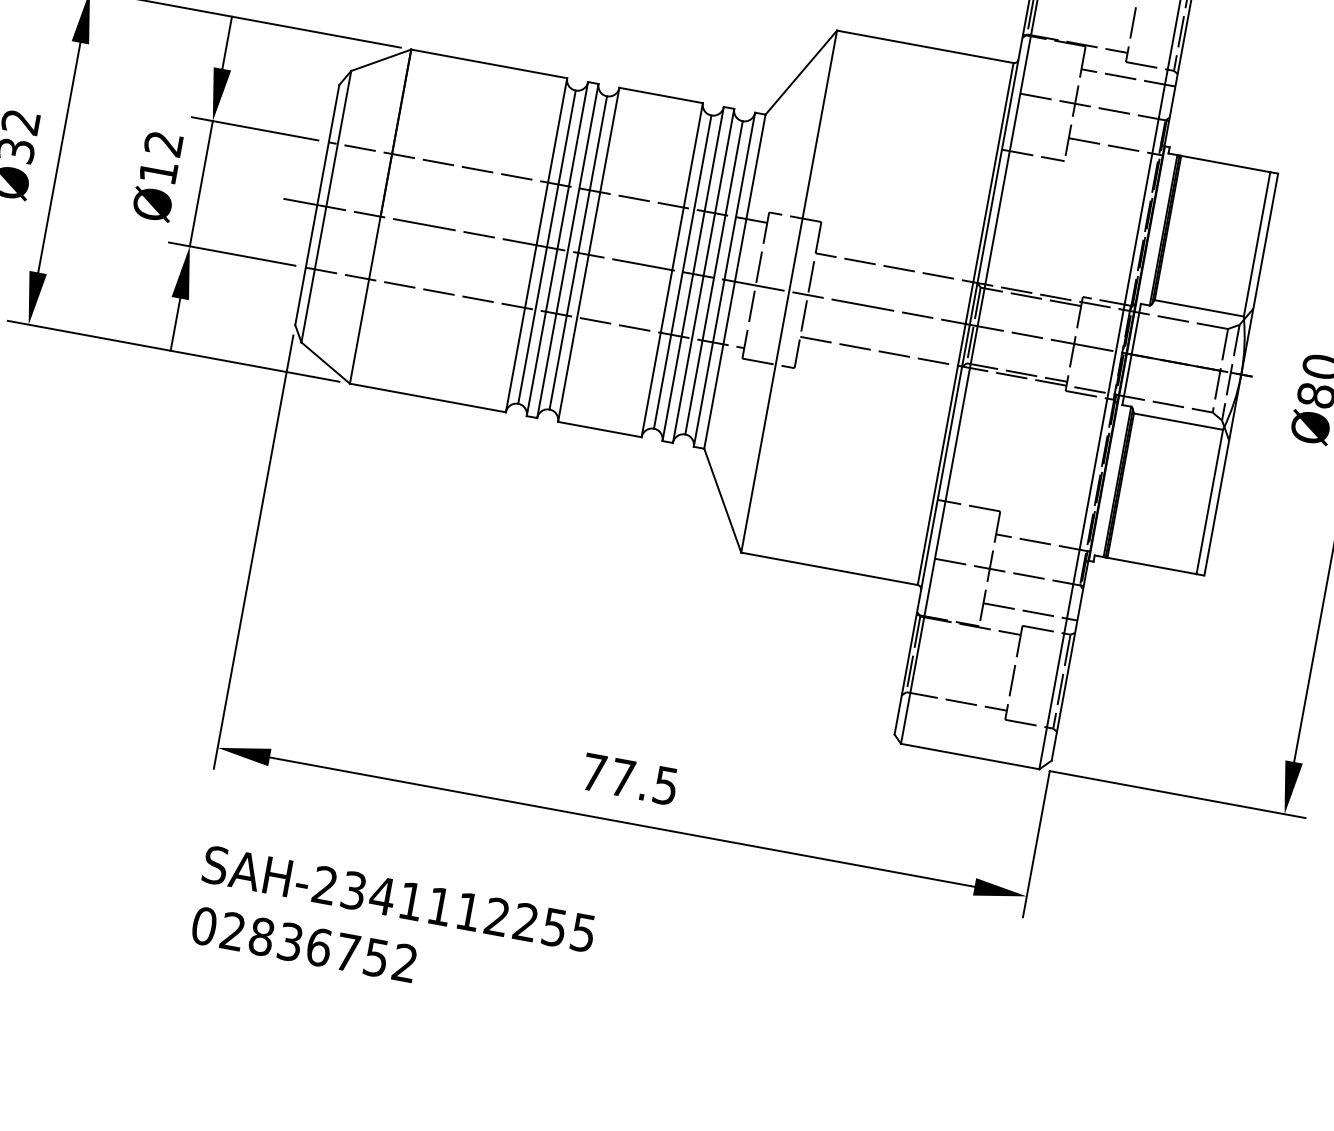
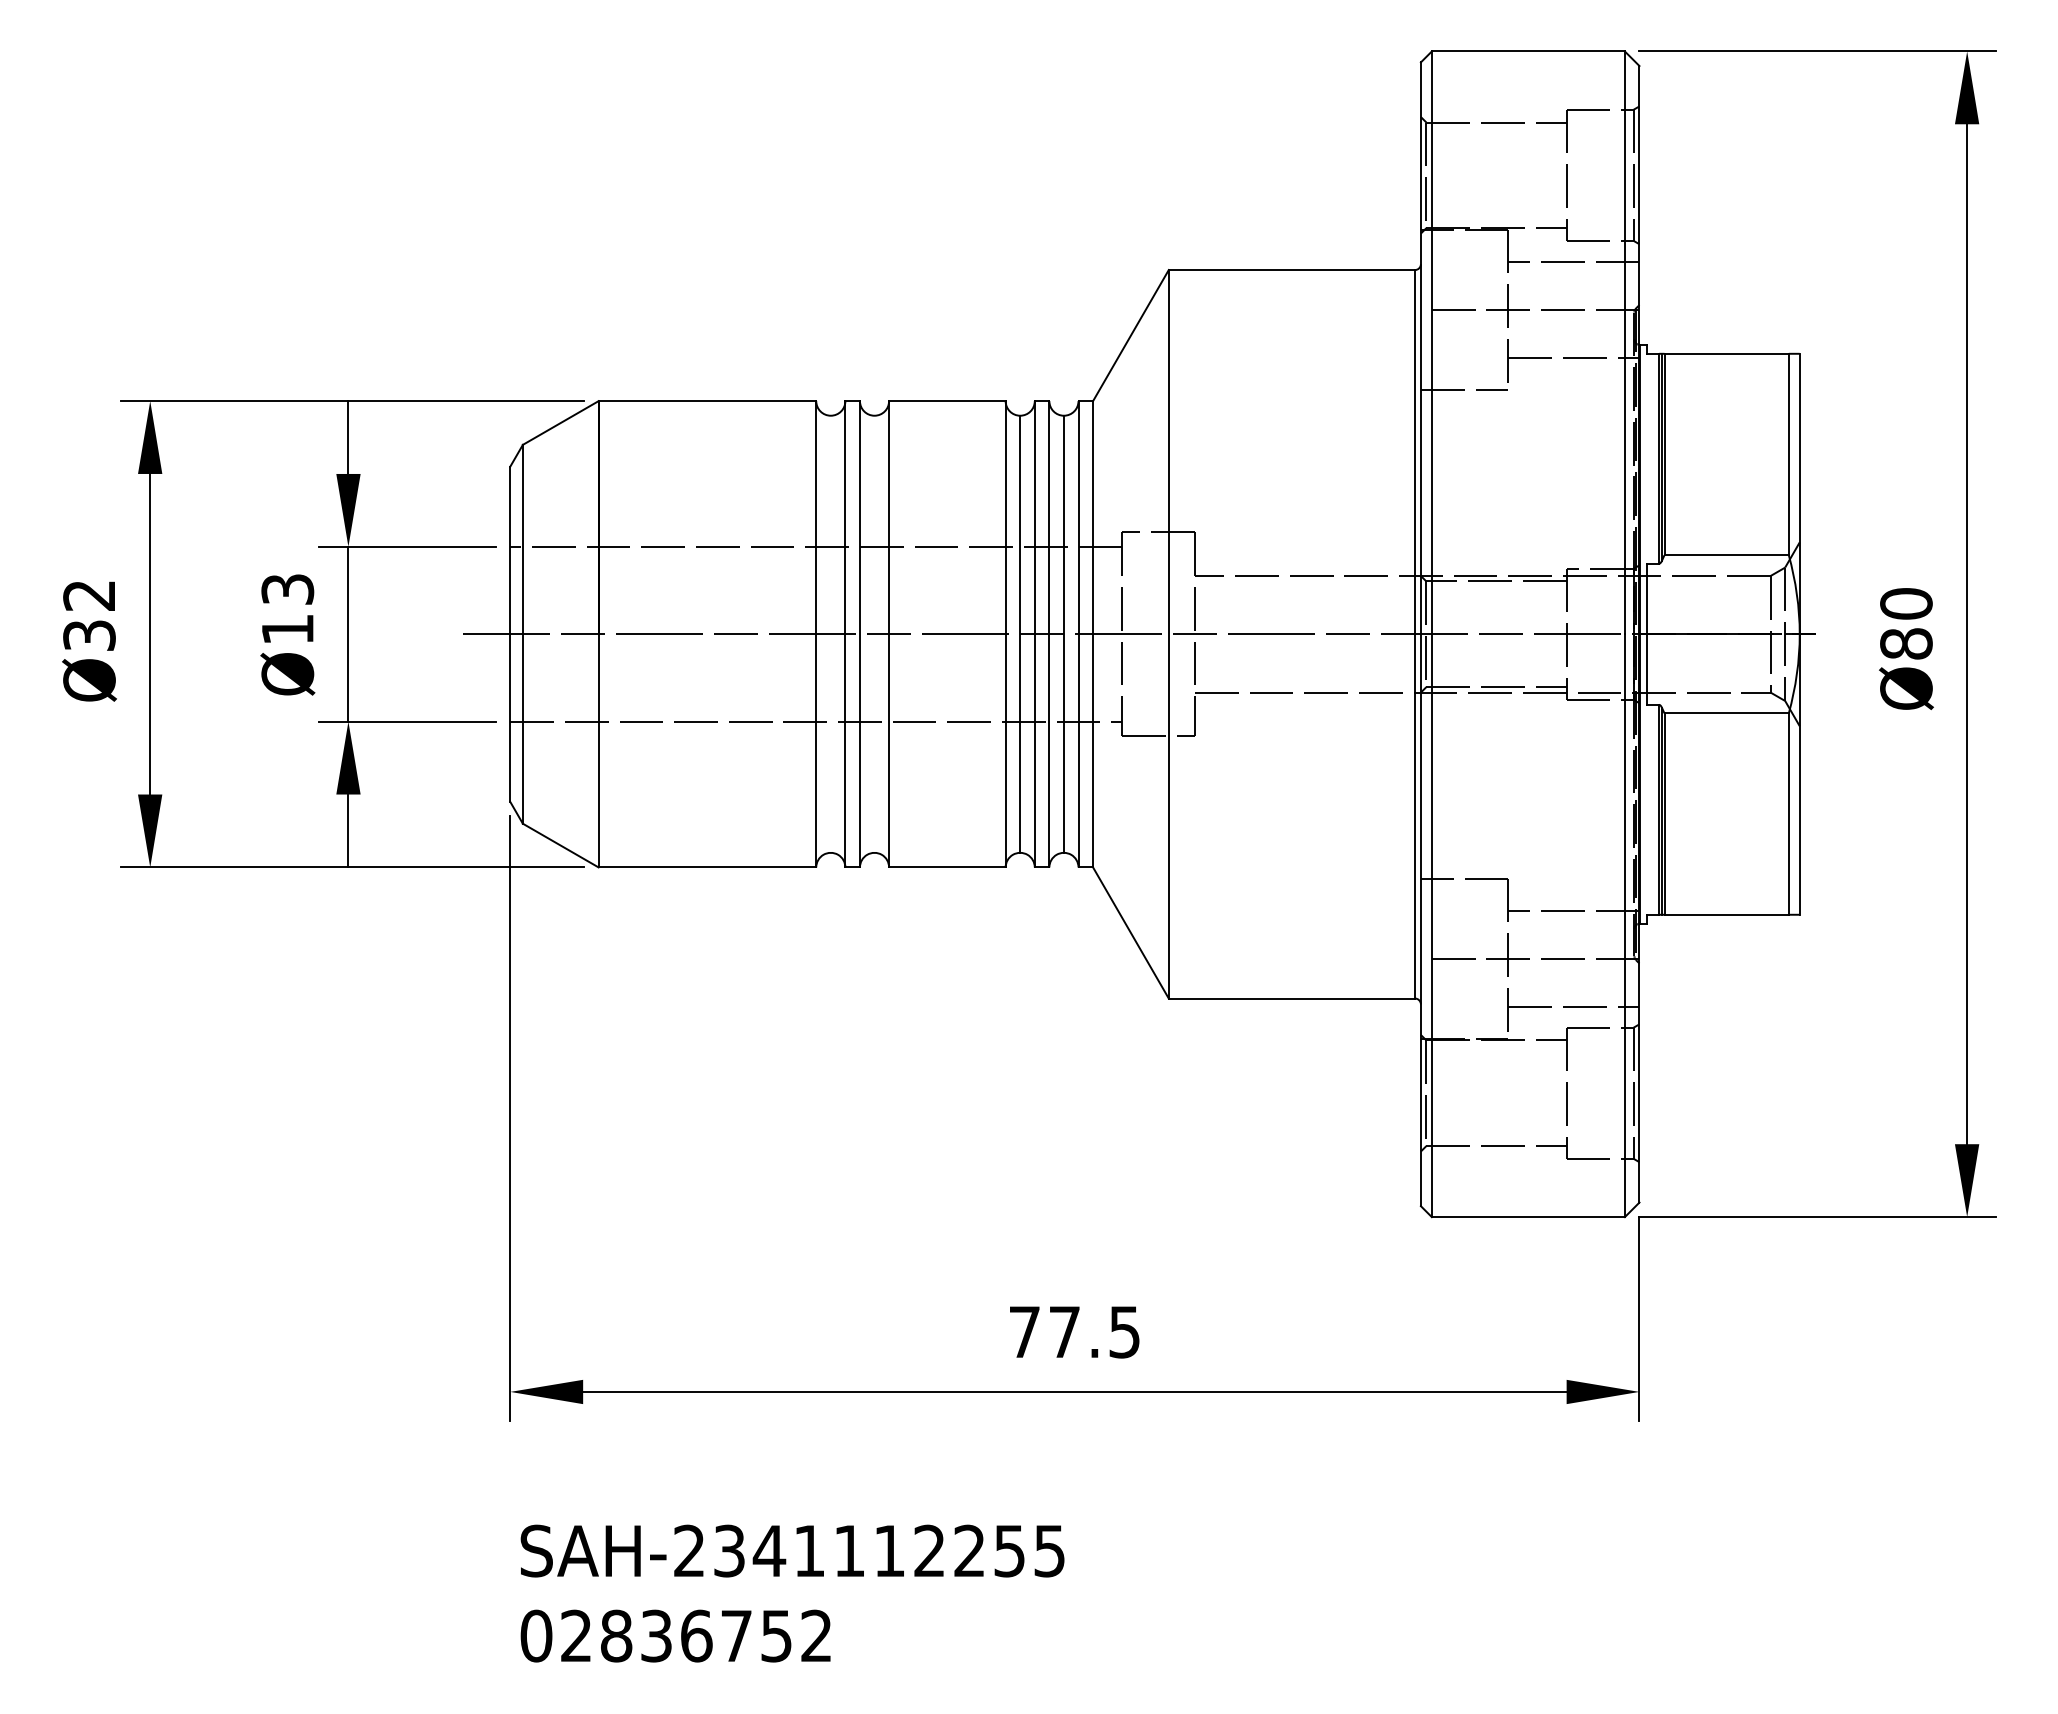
text: (163, 143) -> (287, 589), Ø12 -> Ø13
line: (546, 246) -> (830, 633), removed
line: (578, 252) -> (874, 633), removed

